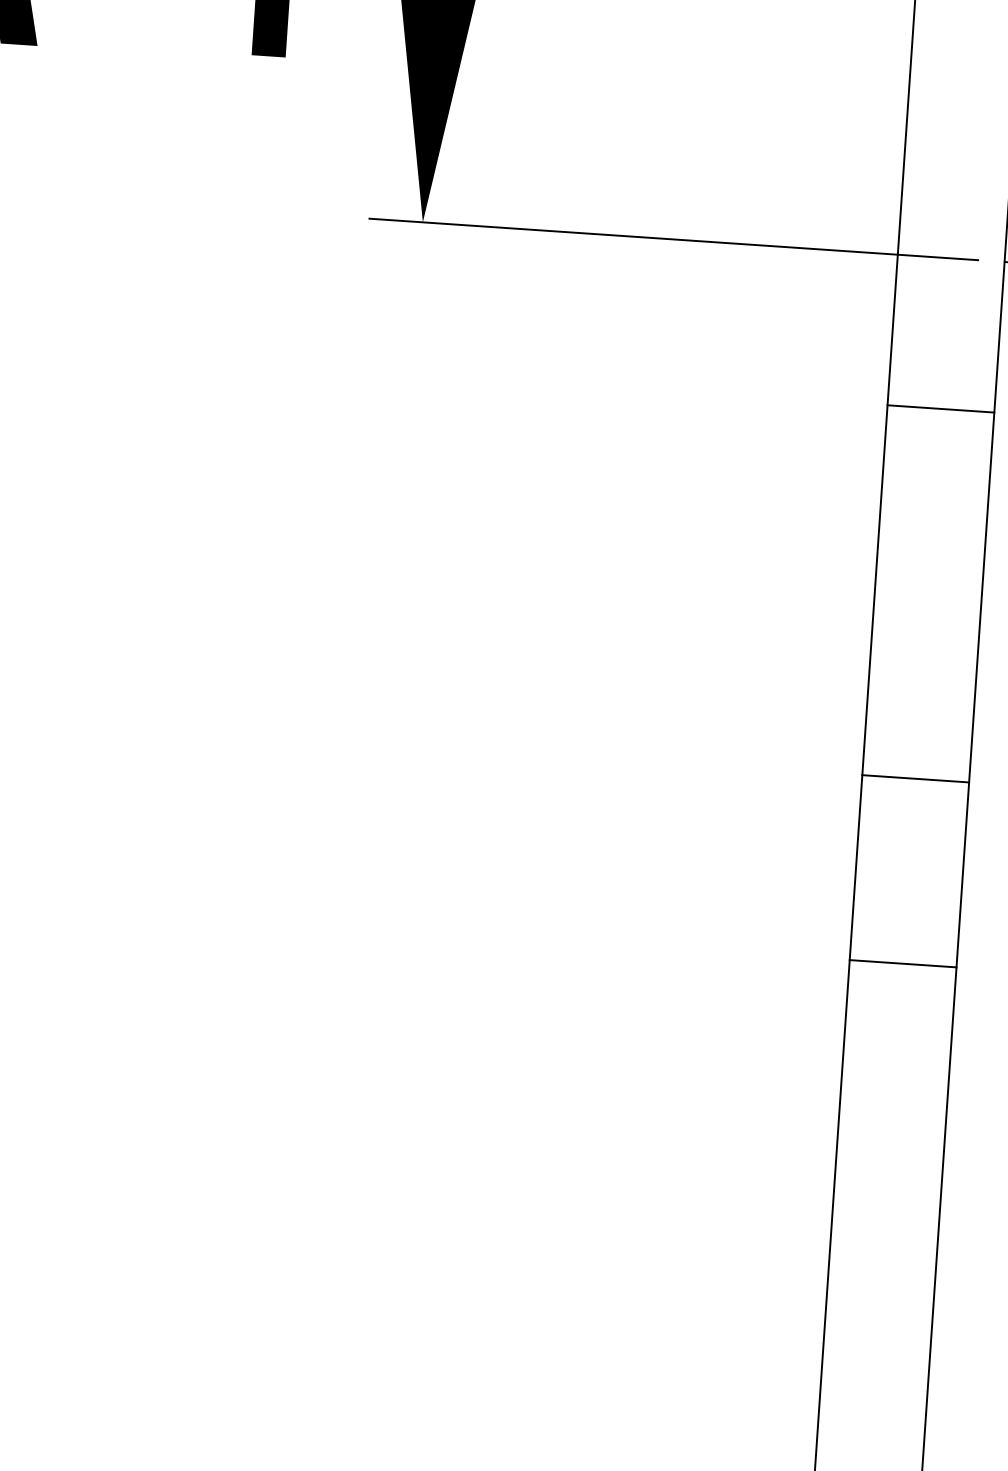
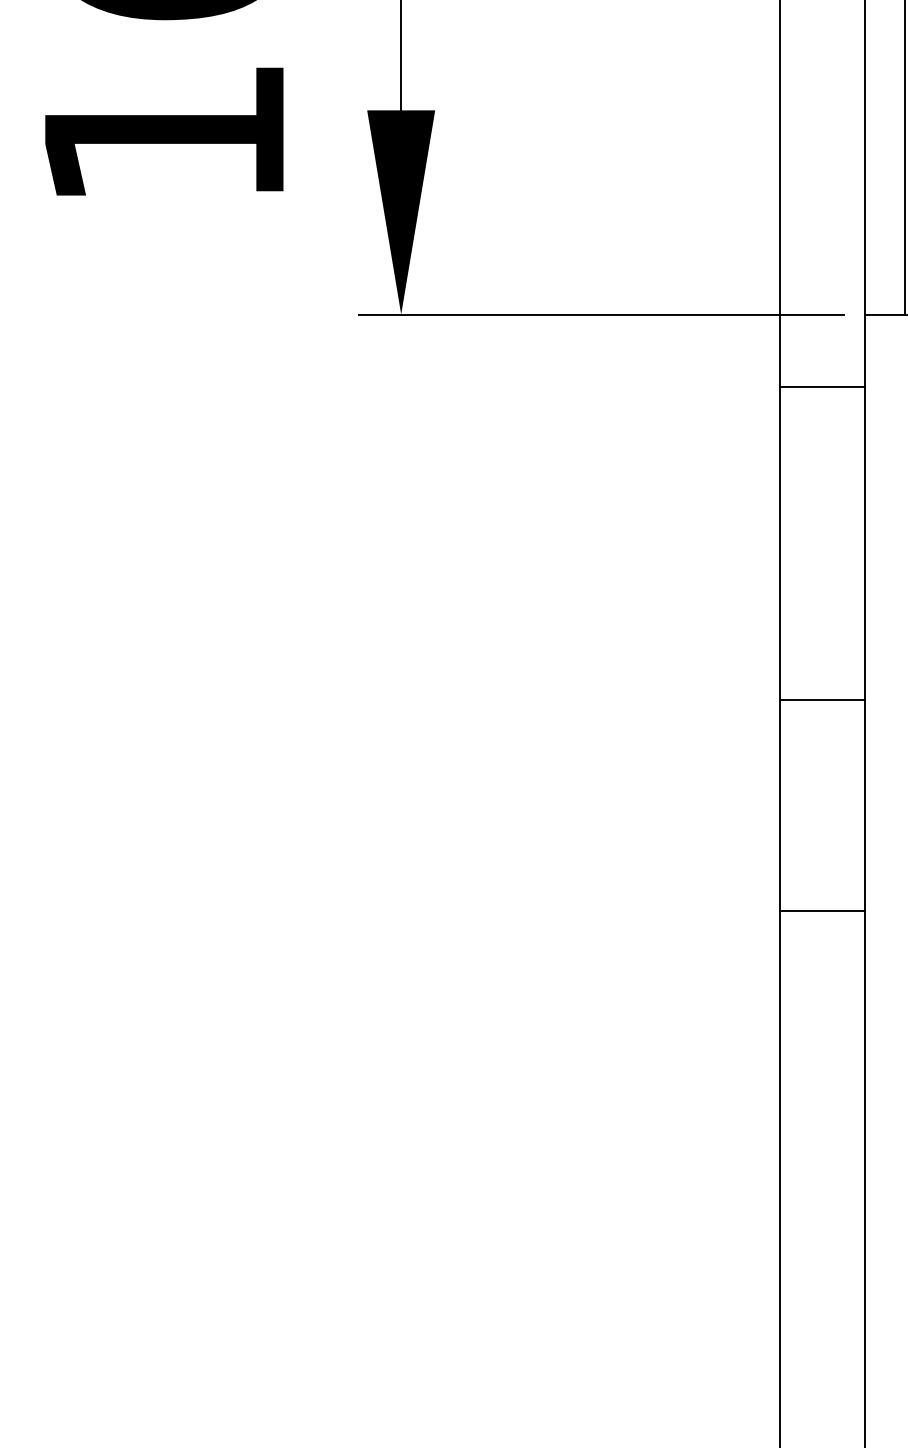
line: (940, 408) -> (821, 387), moved
line: (914, 779) -> (821, 700), moved
line: (902, 963) -> (821, 911), moved

